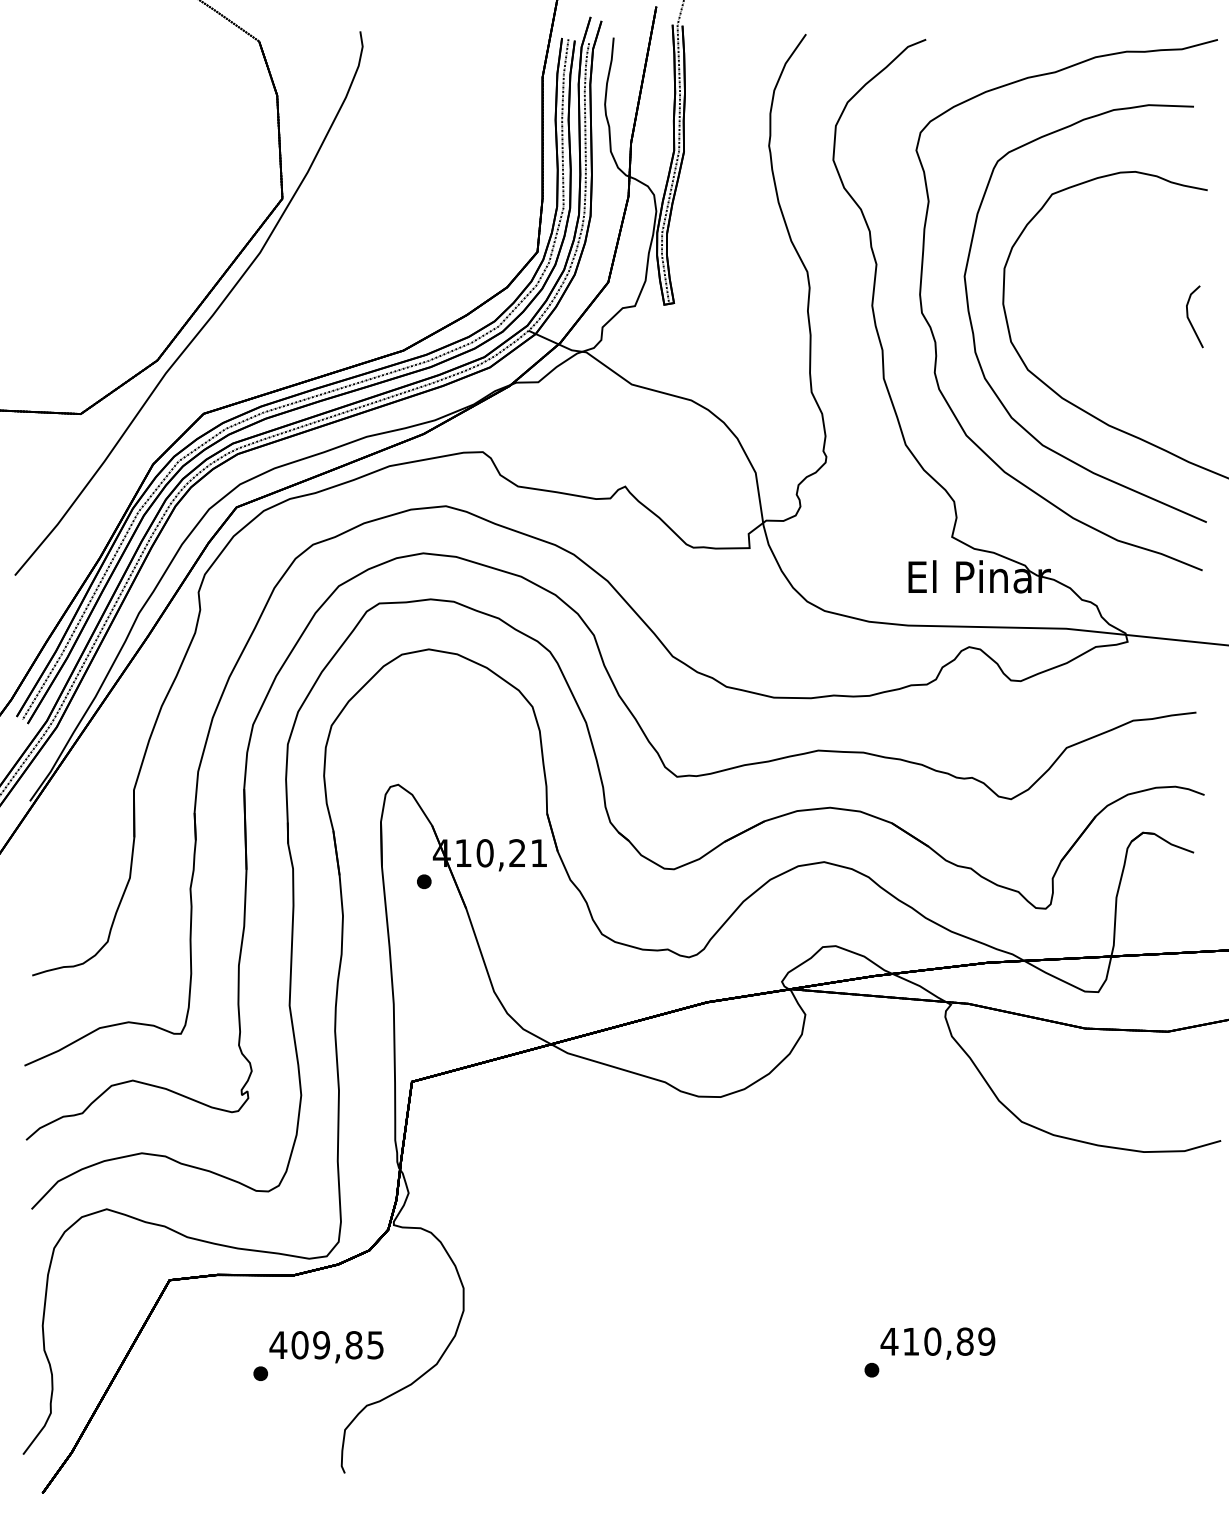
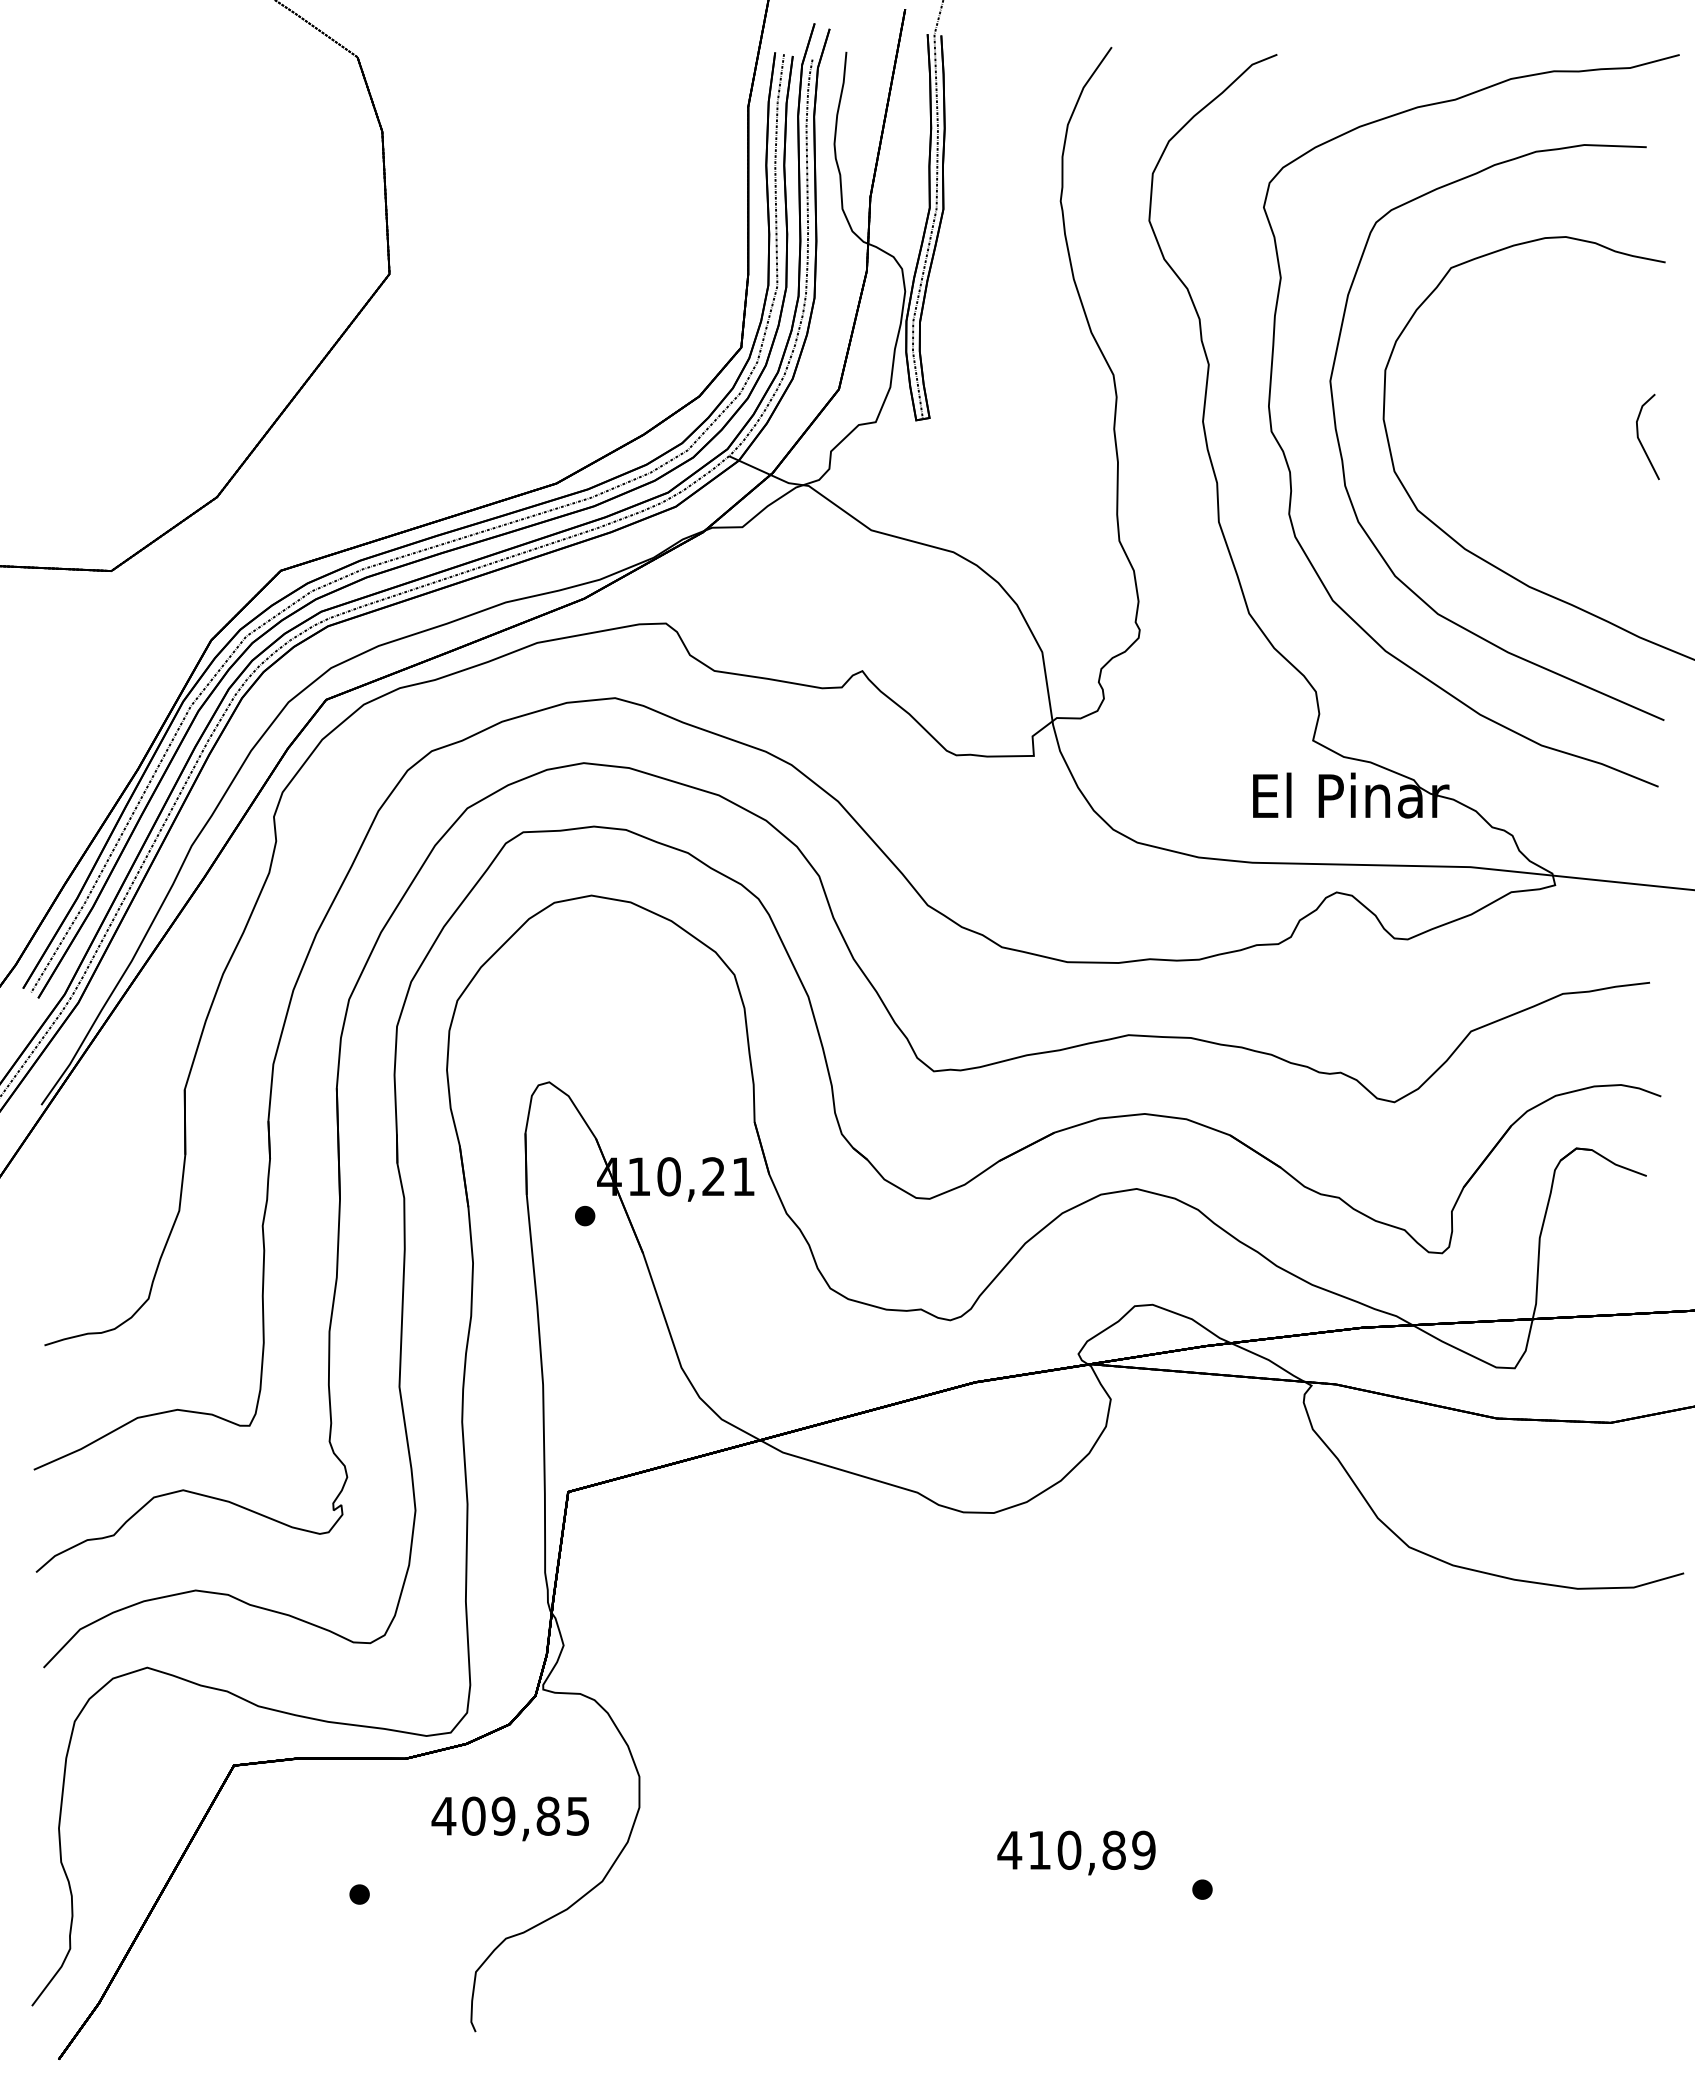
part: (208, 319) -> (287, 440), removed
text: (937, 1343) -> (1076, 1852), moved
text: (325, 1346) -> (509, 1818), moved

